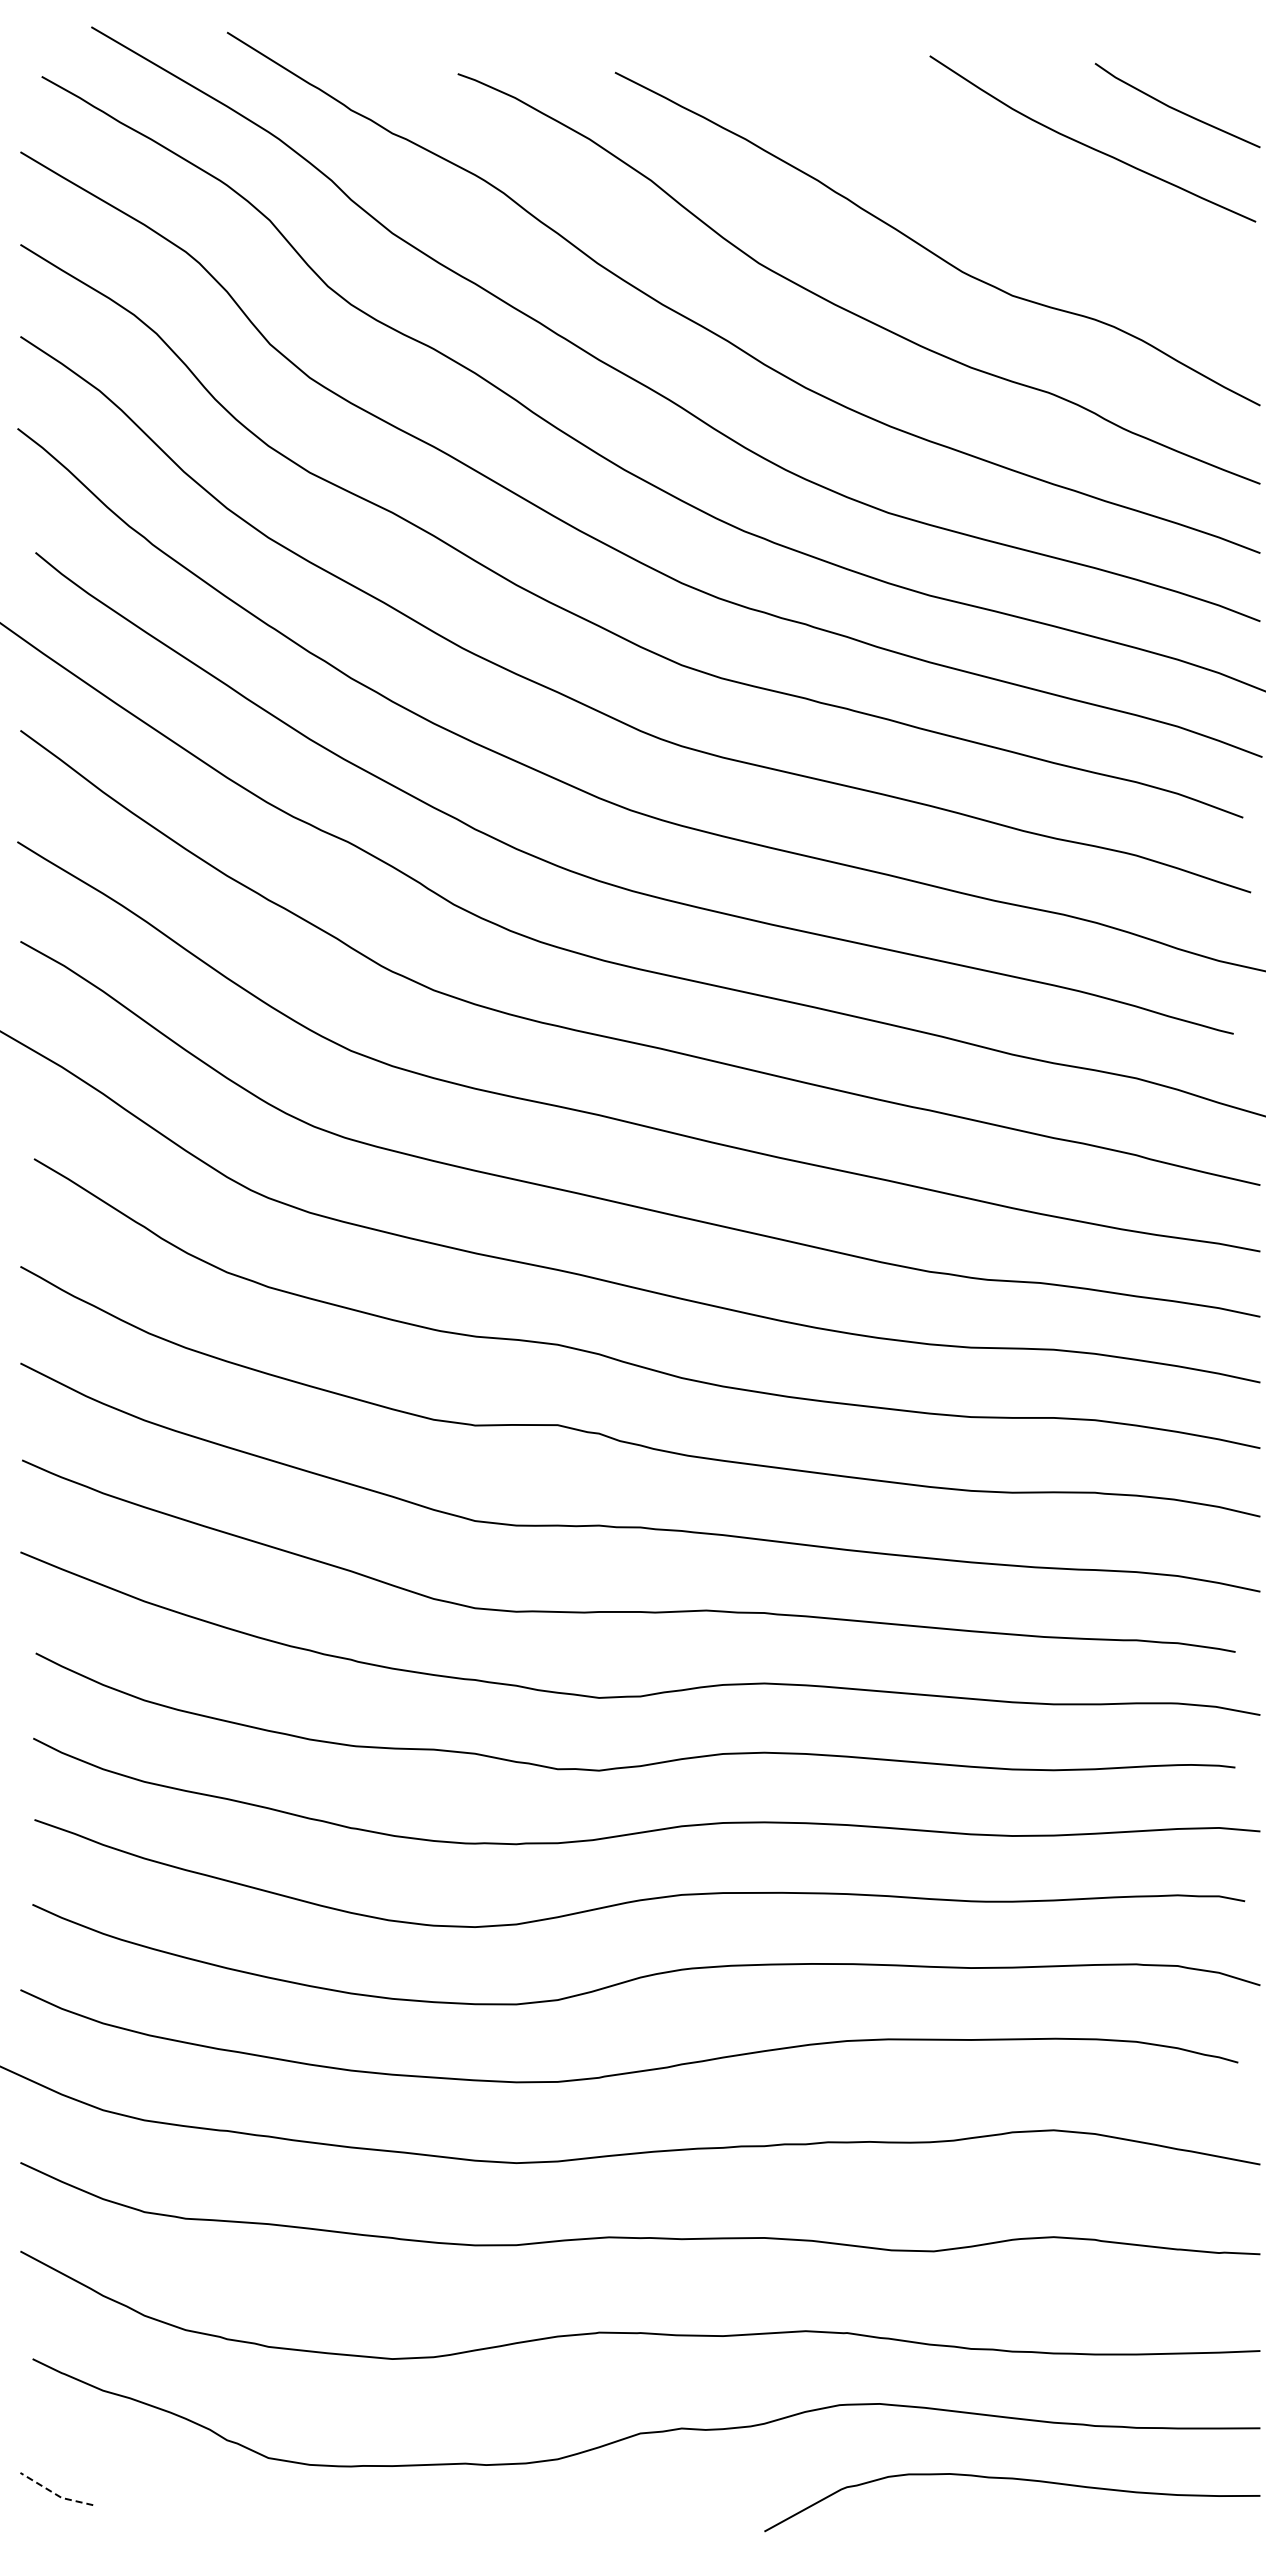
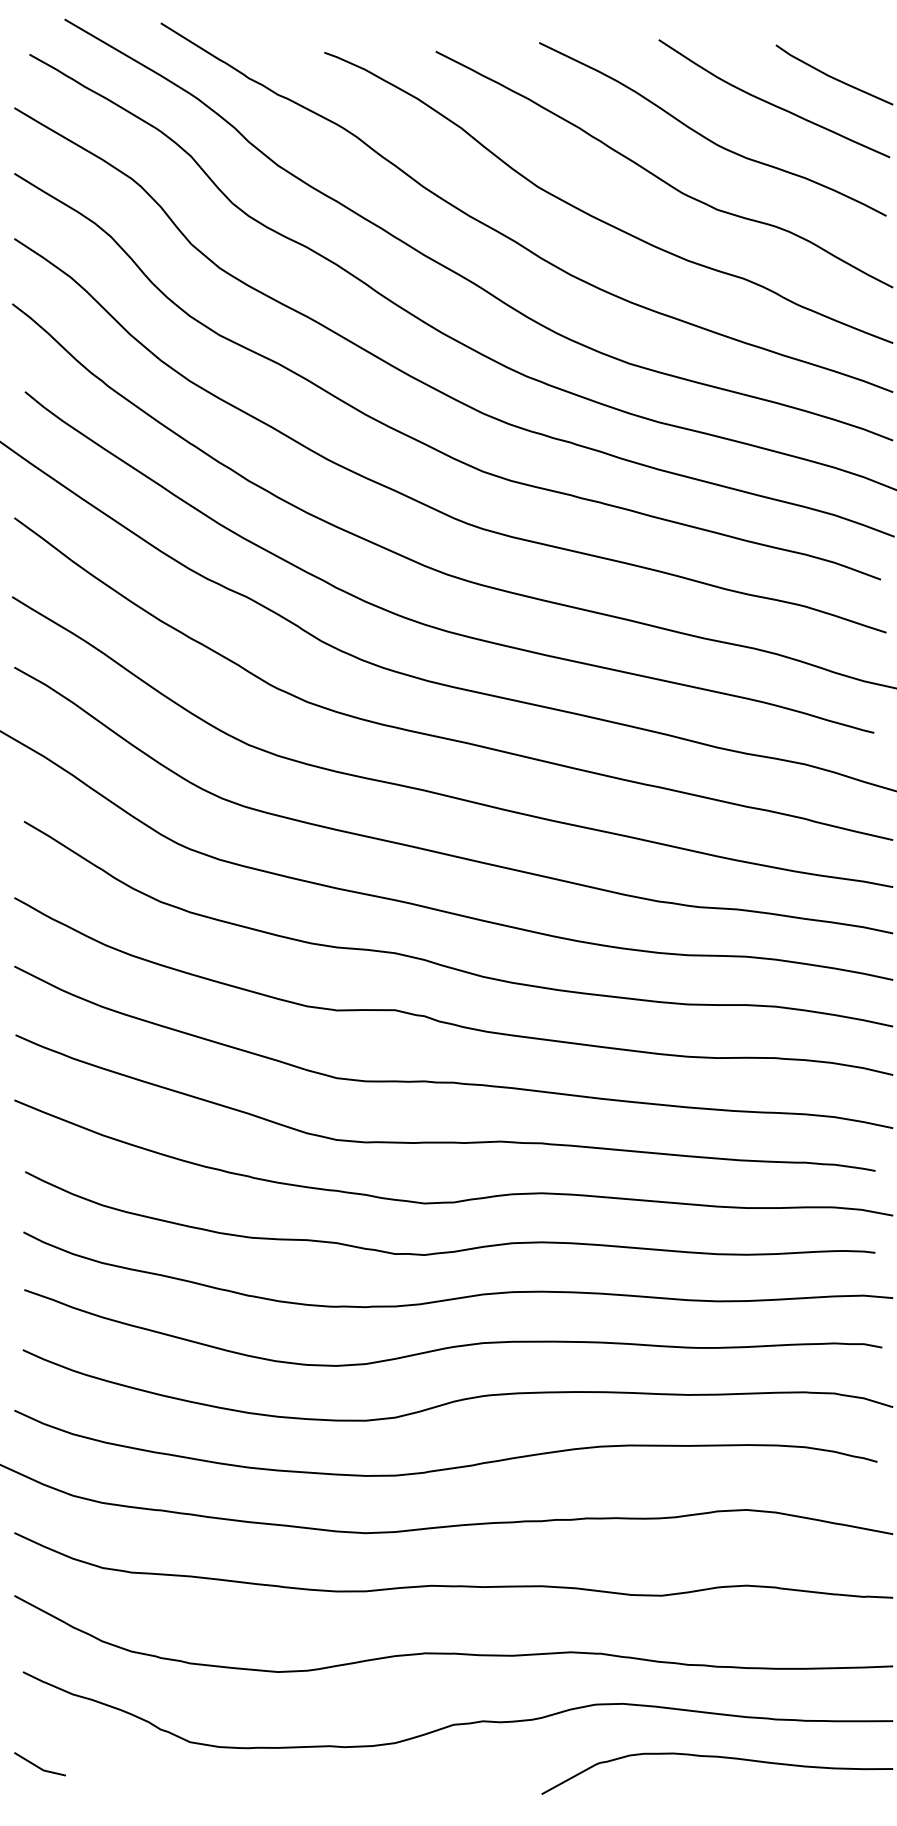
curve: (996, 193) -> (706, 137), added
line: (55, 2493) -> (39, 1767), dashed -> solid

